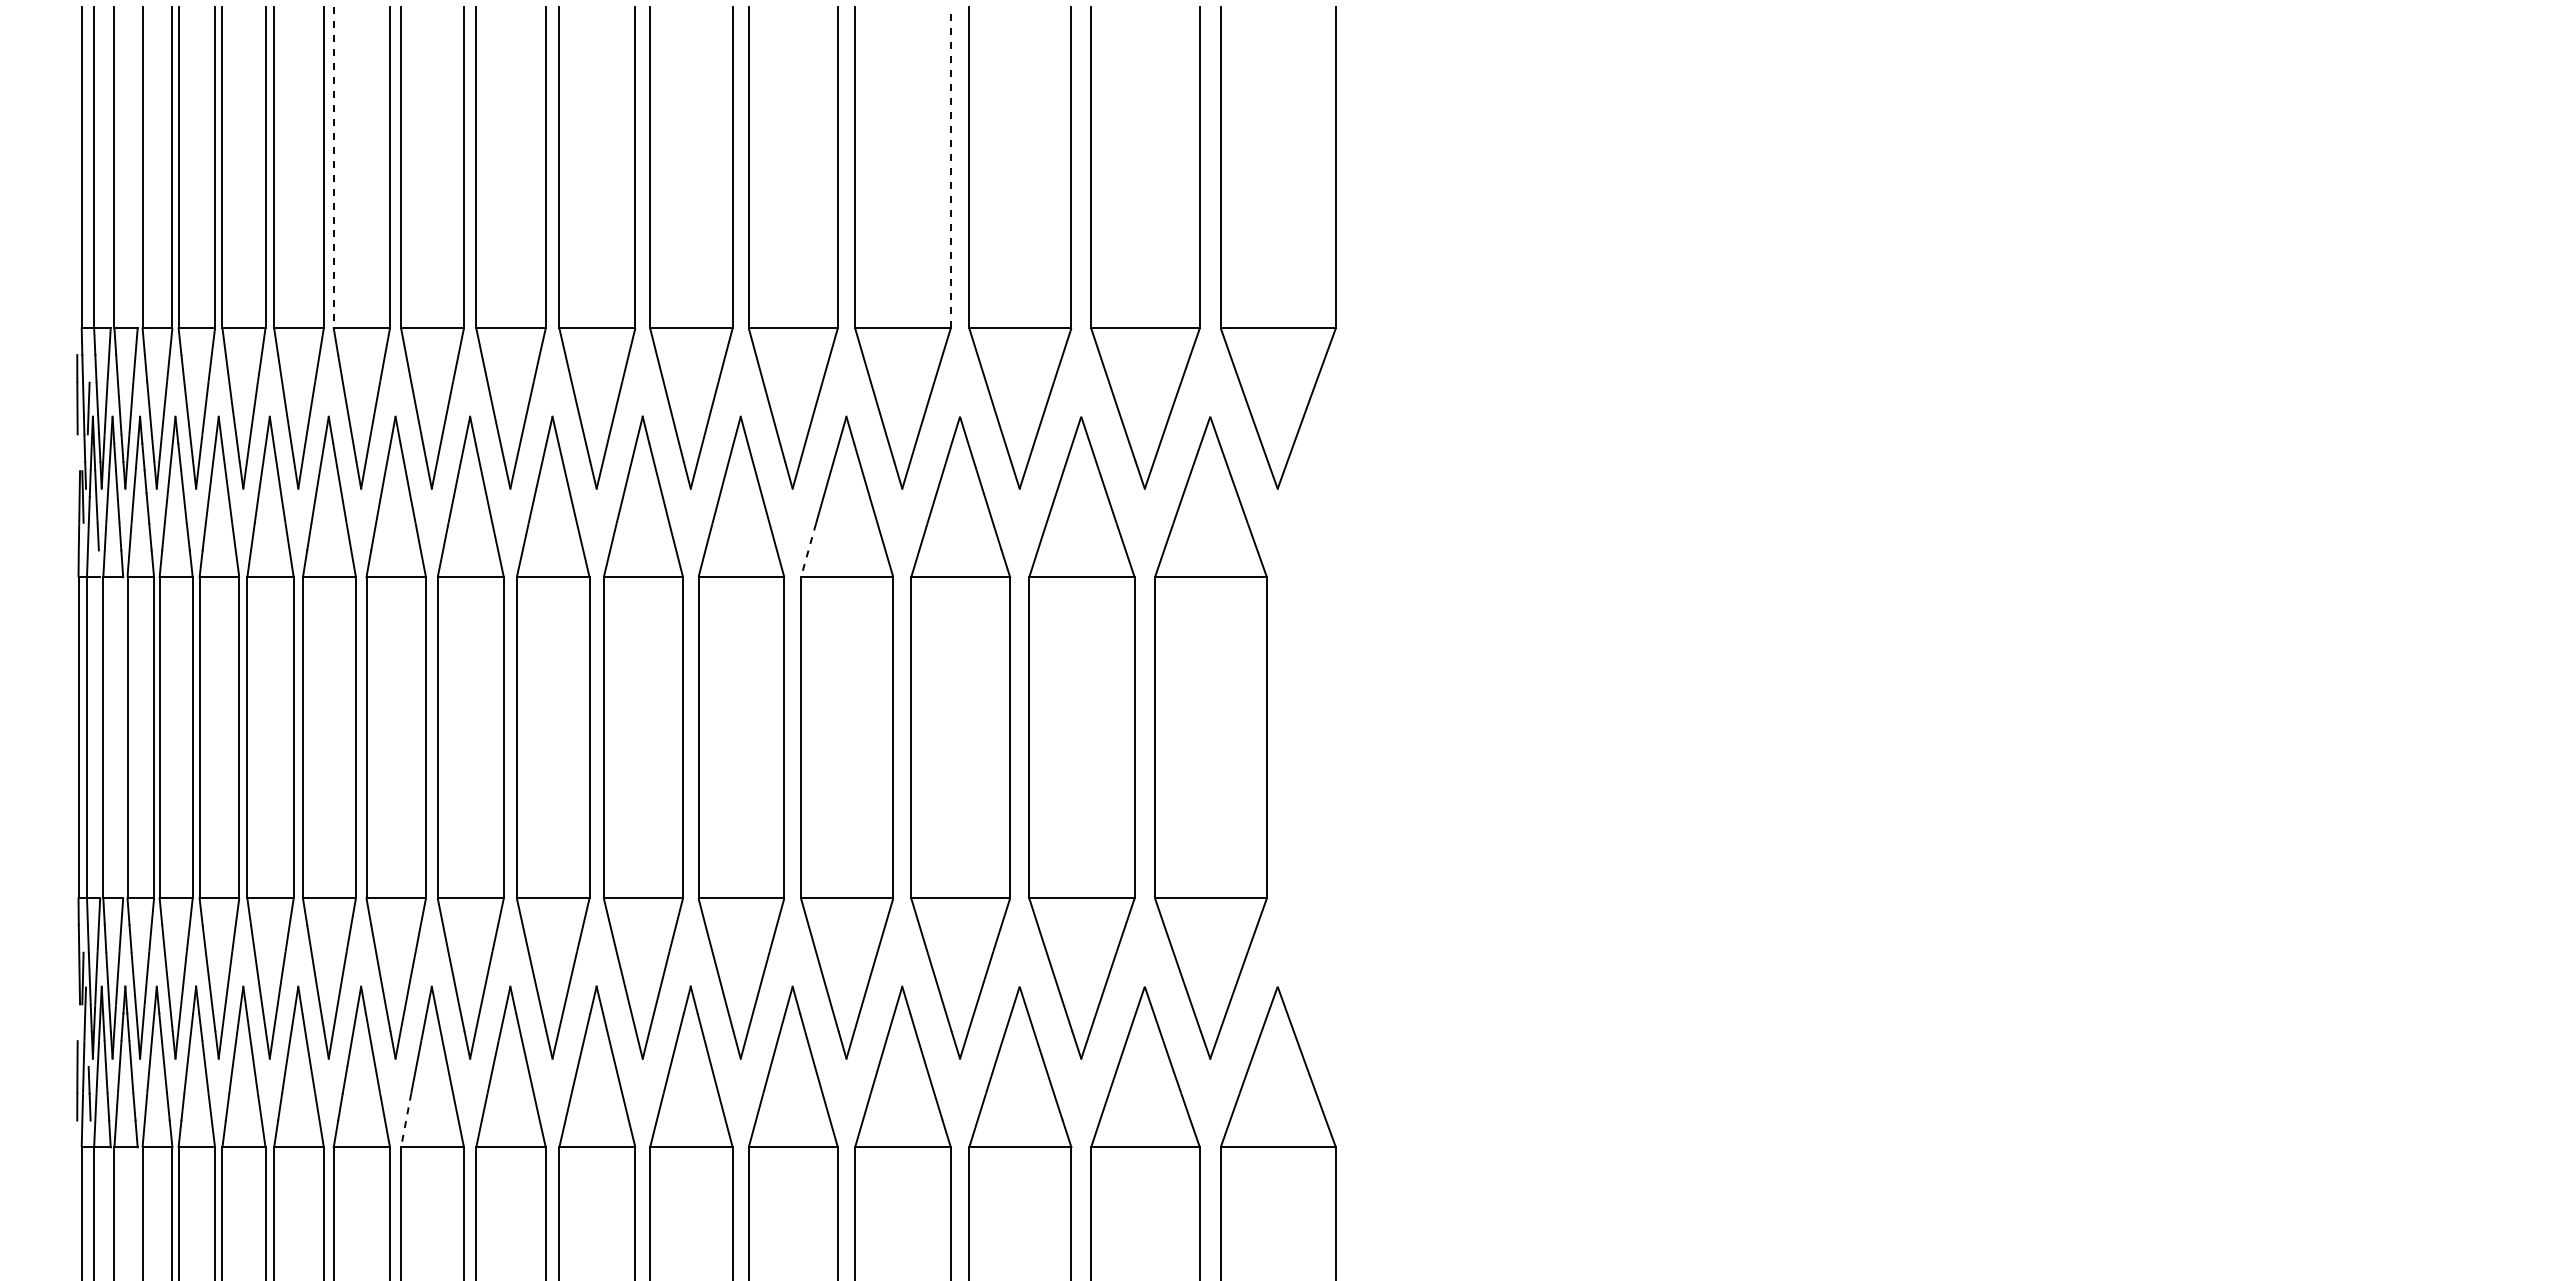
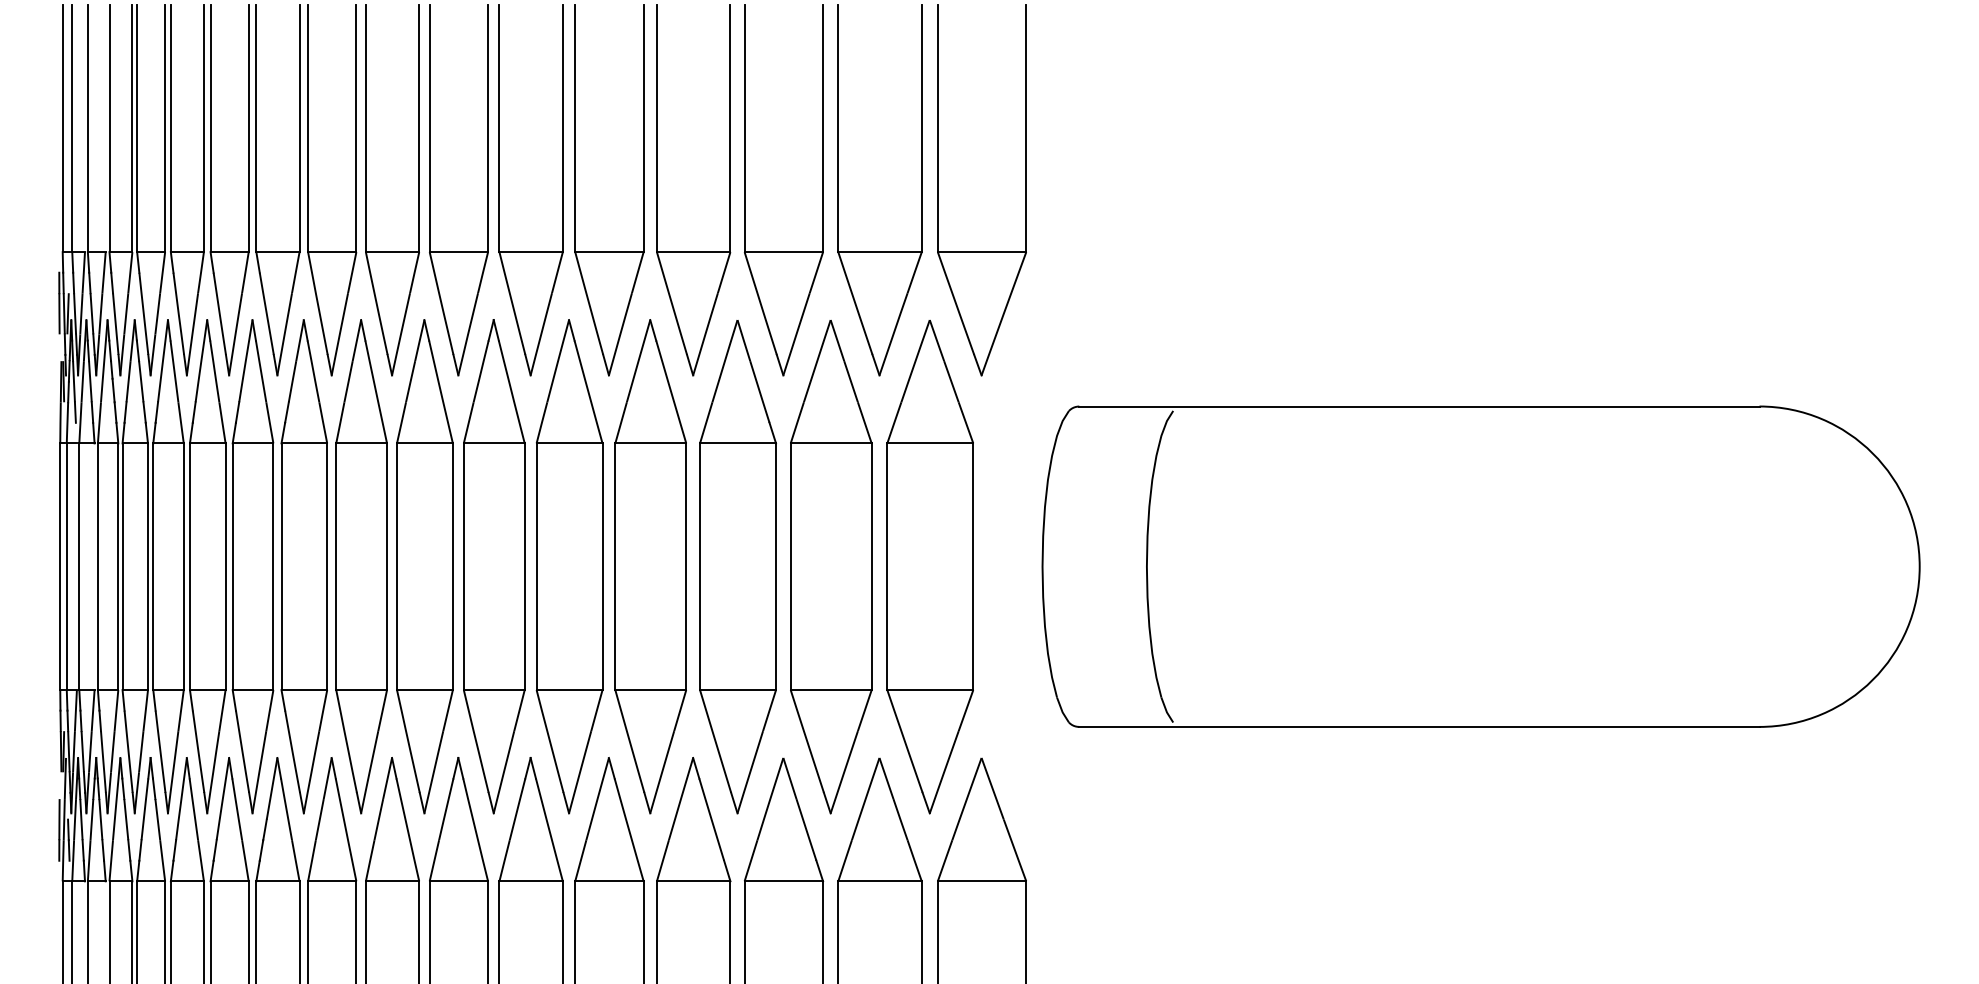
line: (333, 167) -> (256, 128), dashed -> solid
line: (950, 167) -> (730, 128), dashed -> solid
line: (808, 550) -> (621, 422), dashed -> solid
part: (1927, 737) -> (1480, 566), added
line: (406, 1120) -> (312, 860), dashed -> solid

